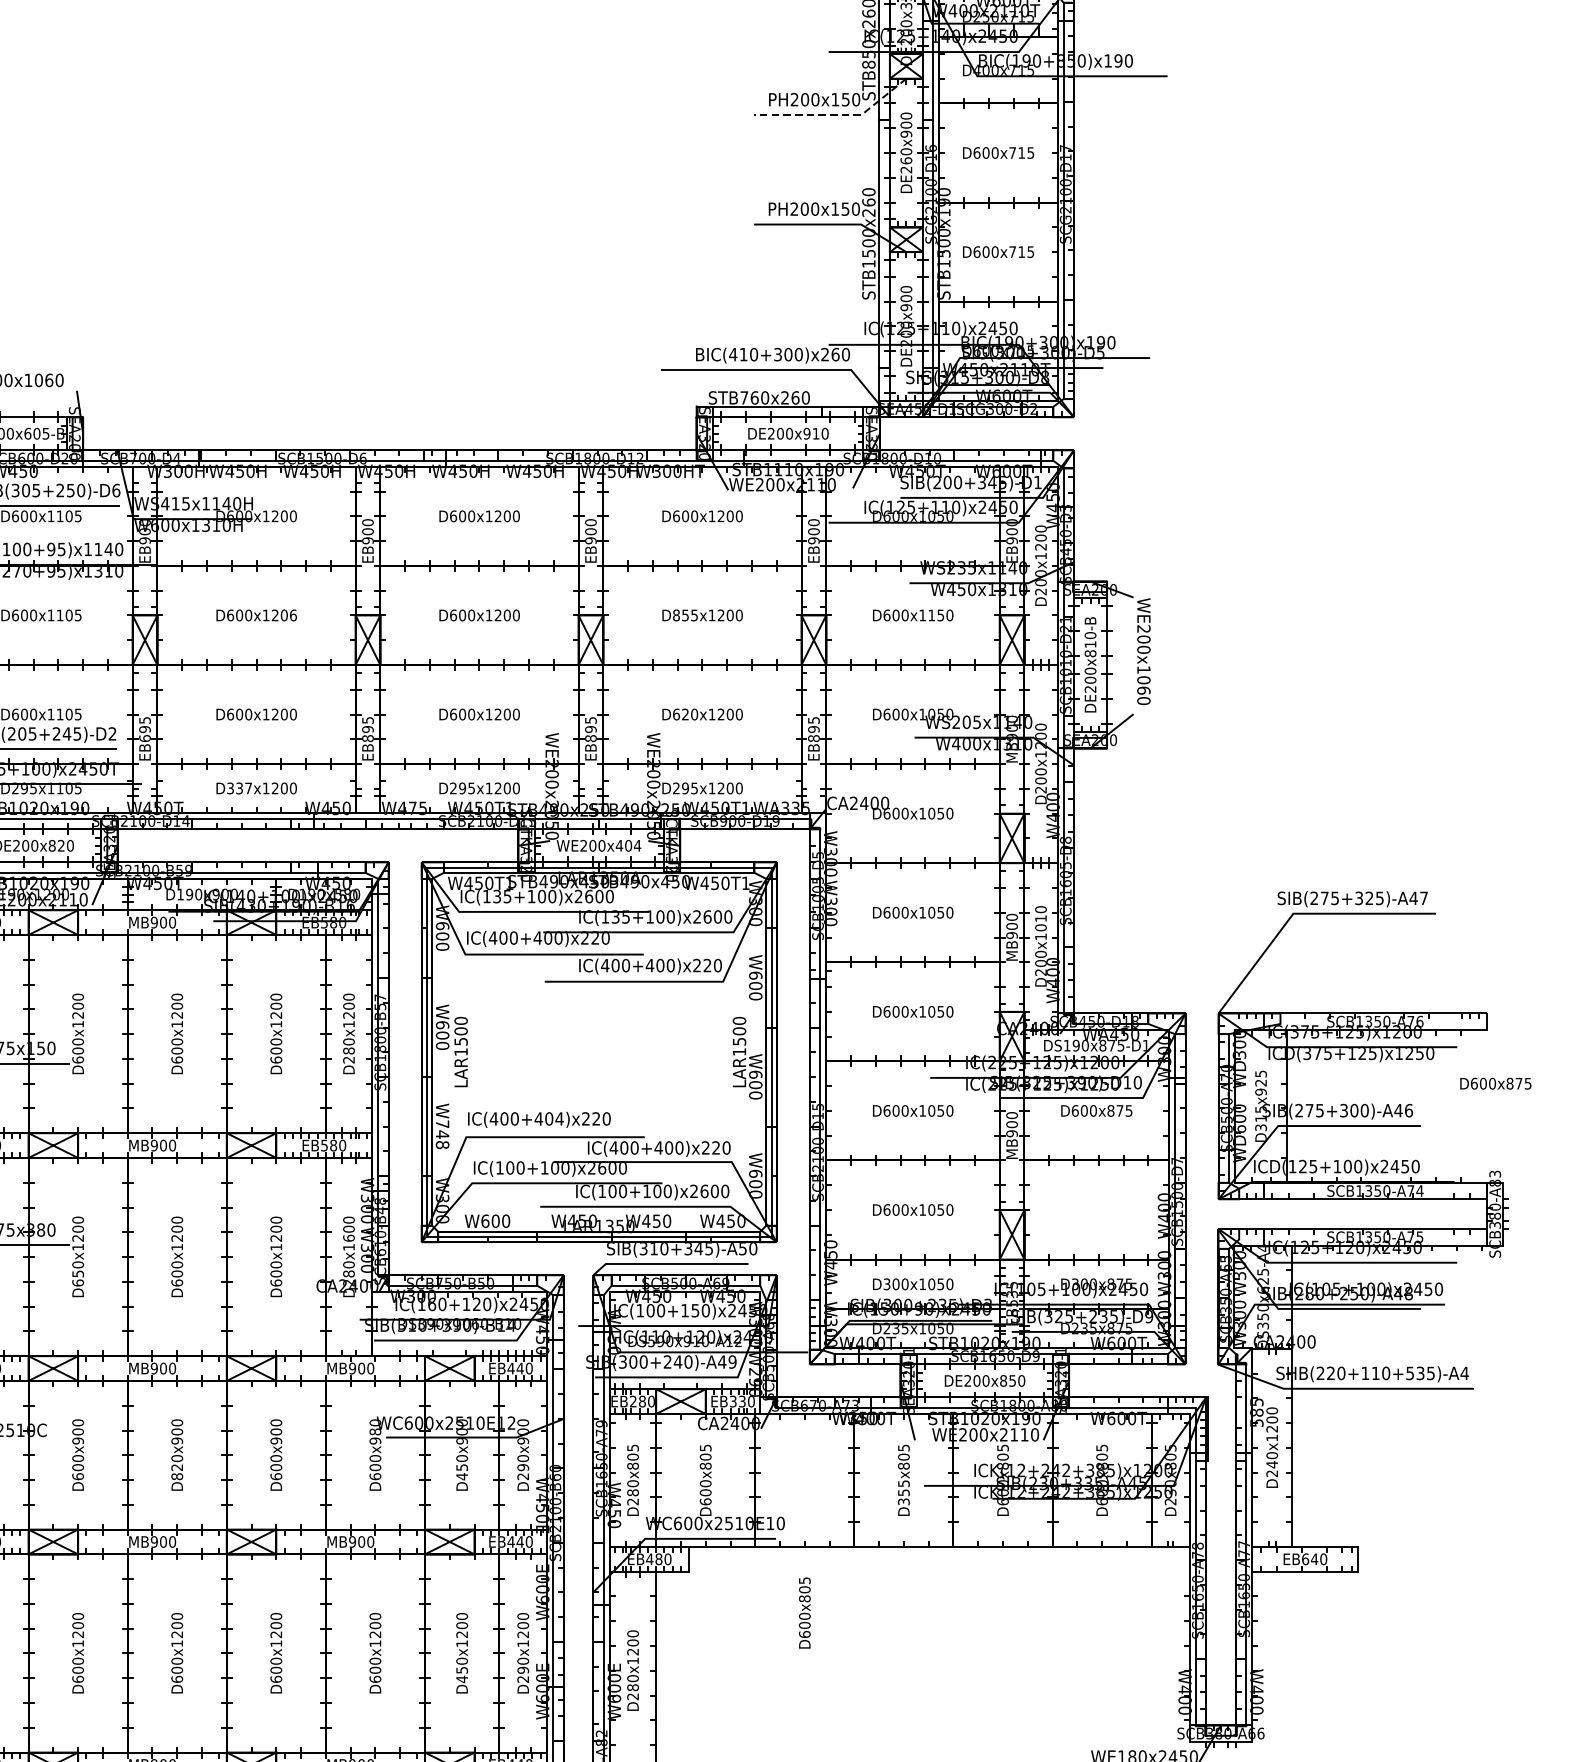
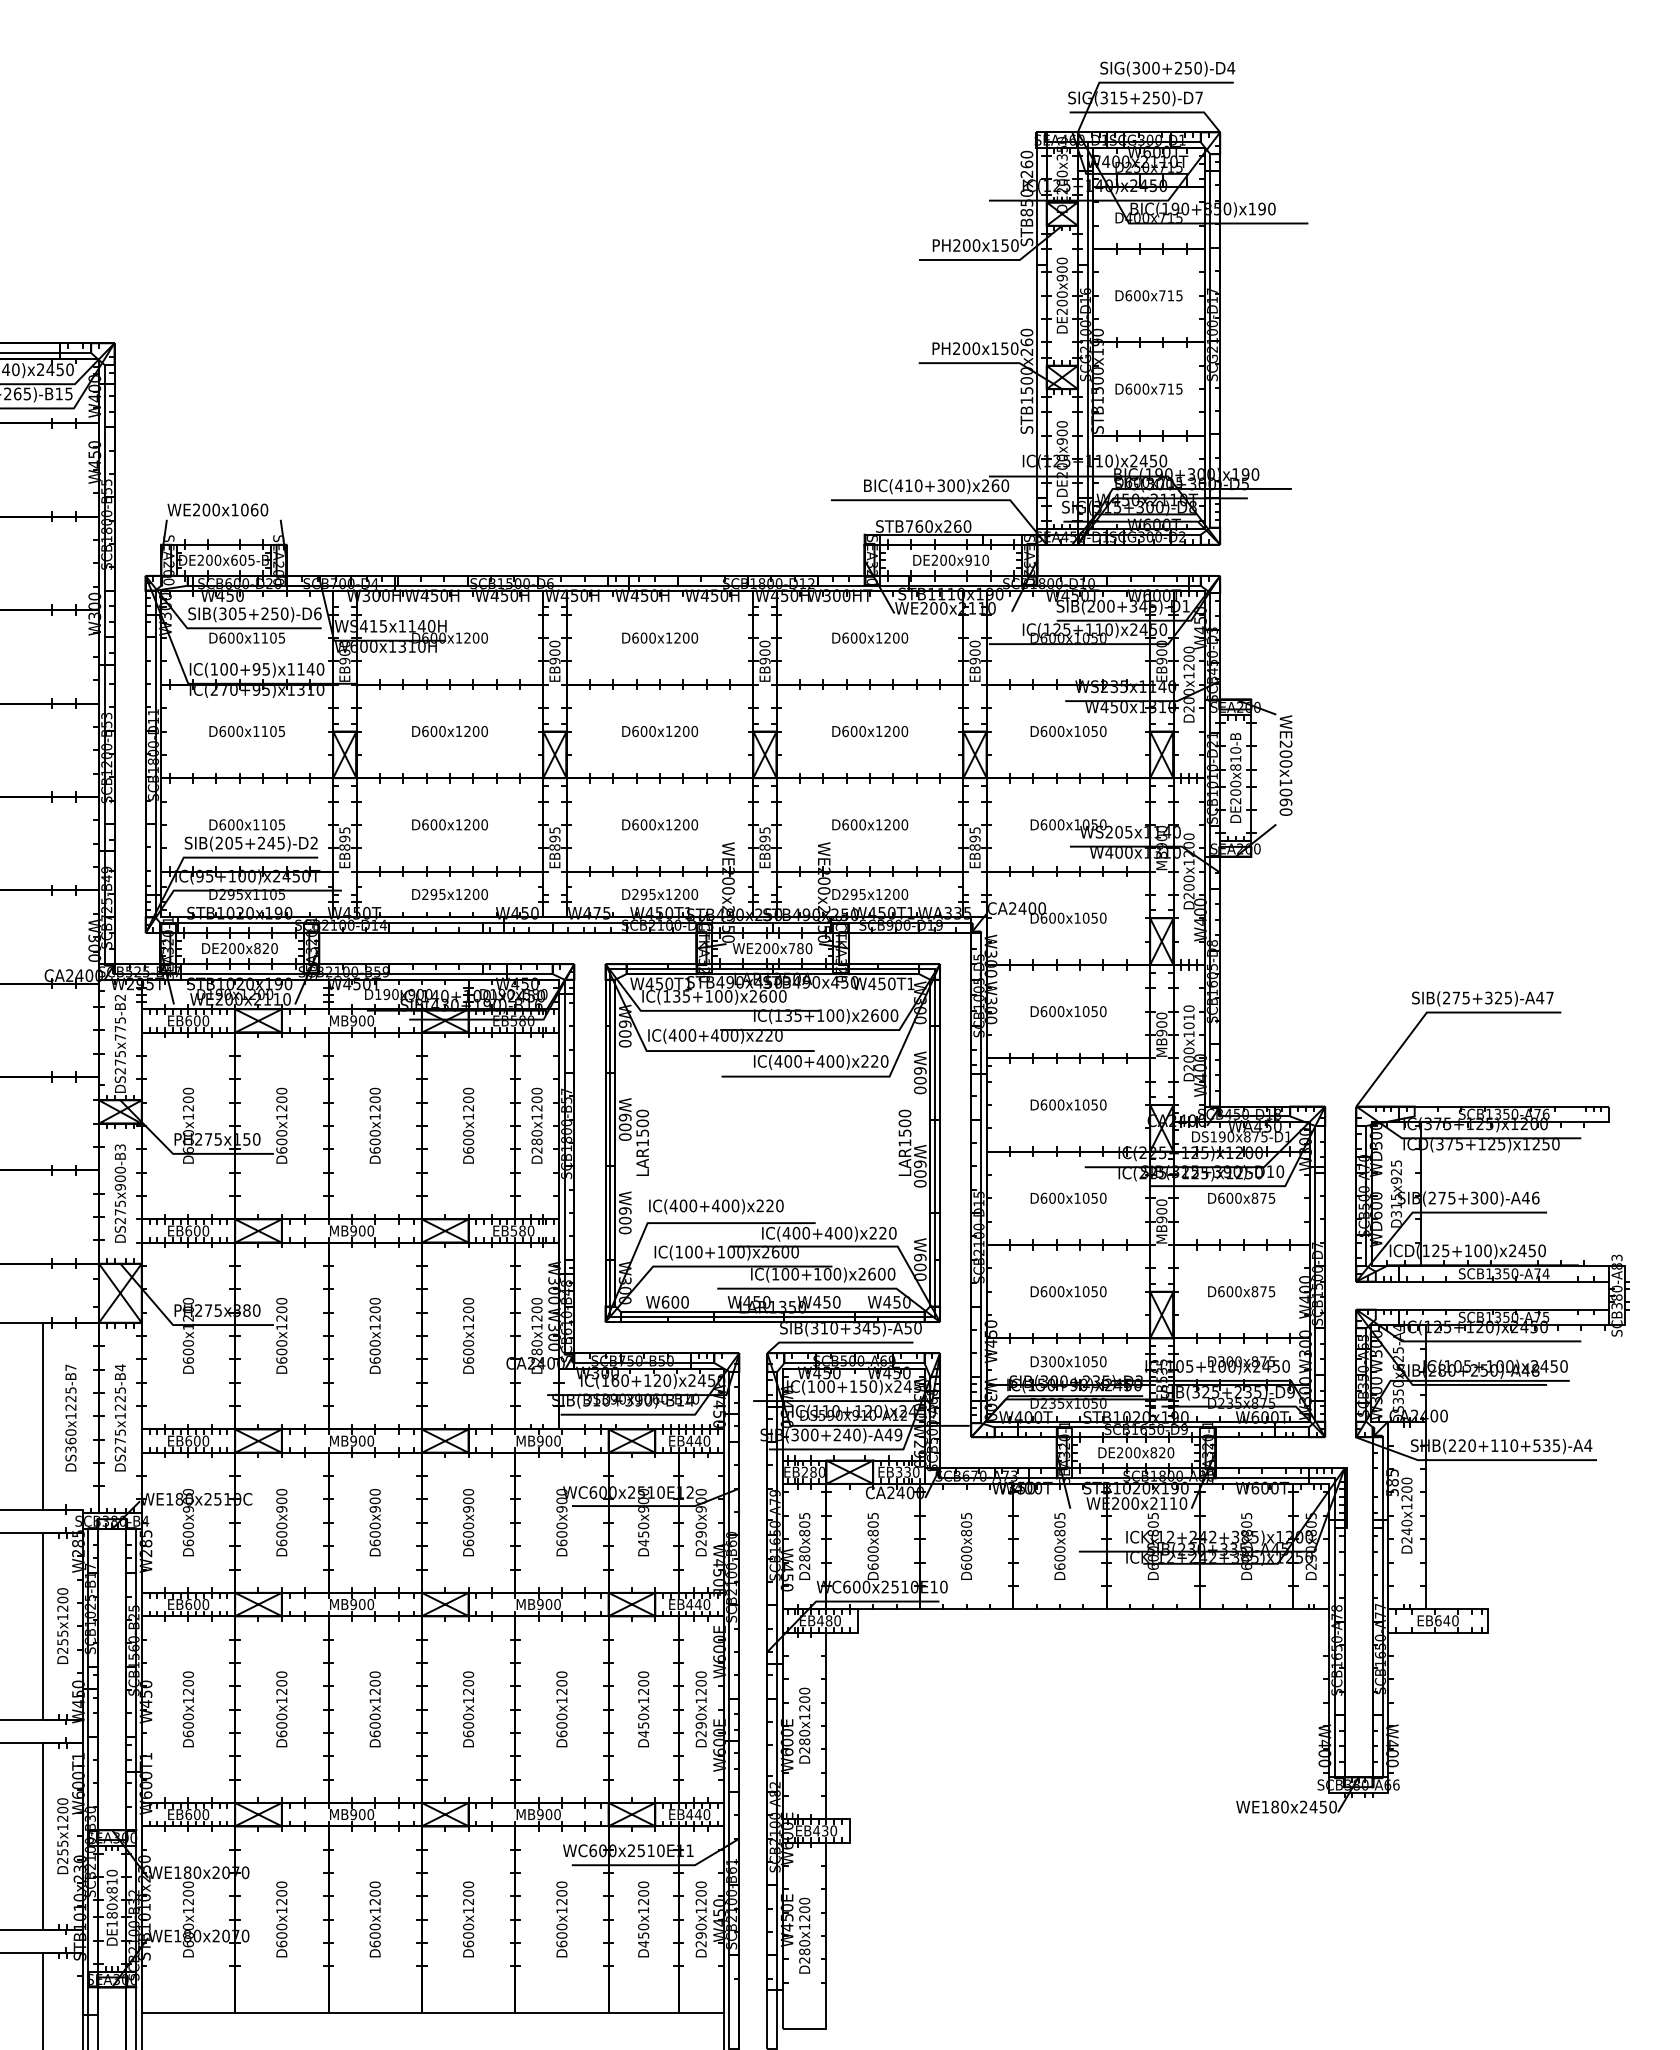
line: (836, 115) -> (996, 260), dashed -> solid
text: (905, 160) -> (1061, 302), DE260x900 -> DE200x900
text: (293, 615) -> (484, 731), D600x1206 -> D600x1200
text: (684, 615) -> (853, 731), D855x1200 -> D600x1200
text: (931, 615) -> (1085, 731), D600x1150 -> D600x1050
text: (684, 714) -> (853, 824), D620x1200 -> D600x1200
text: (144, 738) -> (344, 847), EB695 -> EB895
text: (239, 788) -> (433, 894), D337x1200 -> D295x1200
text: (628, 845) -> (800, 948), WE200x404 -> WE200x780
text: (1495, 1083) -> (1241, 1291), moved
text: (559, 1118) -> (735, 1205), IC(400+404)x220 -> IC(400+400)x220
text: (441, 1134) -> (624, 1220), W748 -> W600
text: (348, 1238) -> (536, 1318), D280x1600 -> D280x1200
text: (77, 1273) -> (281, 1351), D650x1200 -> D600x1200
text: (1012, 1380) -> (1162, 1452), DE200x850 -> DE200x820
text: (374, 1431) -> (561, 1500), D600x980 -> D600x900
text: (176, 1471) -> (374, 1538), D820x900 -> D600x900
text: (903, 1492) -> (1059, 1557), D355x805 -> D600x805
text: (804, 1613) -> (966, 1546), moved

